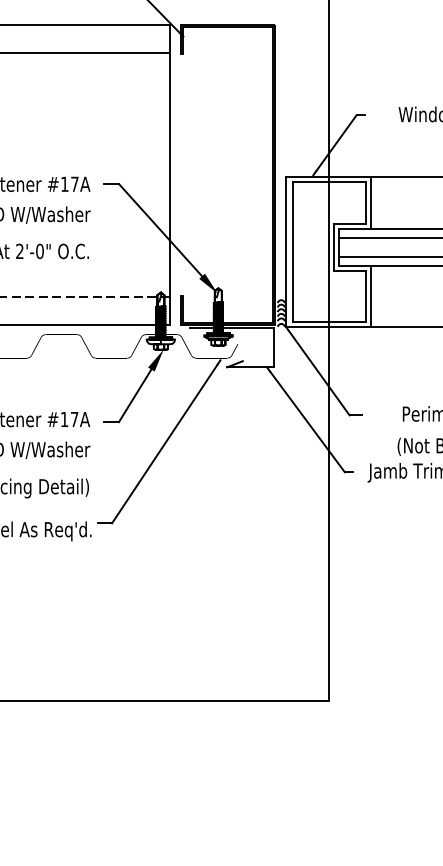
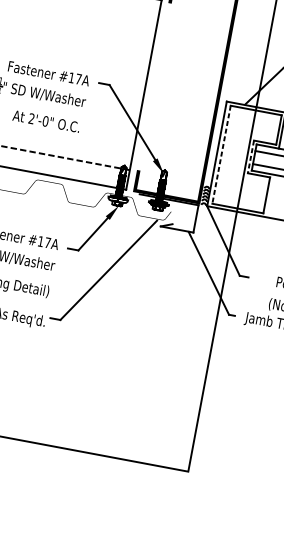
line: (334, 247) -> (251, 157), solid -> dashed
line: (292, 252) -> (221, 155), solid -> dashed
line: (370, 296) -> (269, 195), removed

